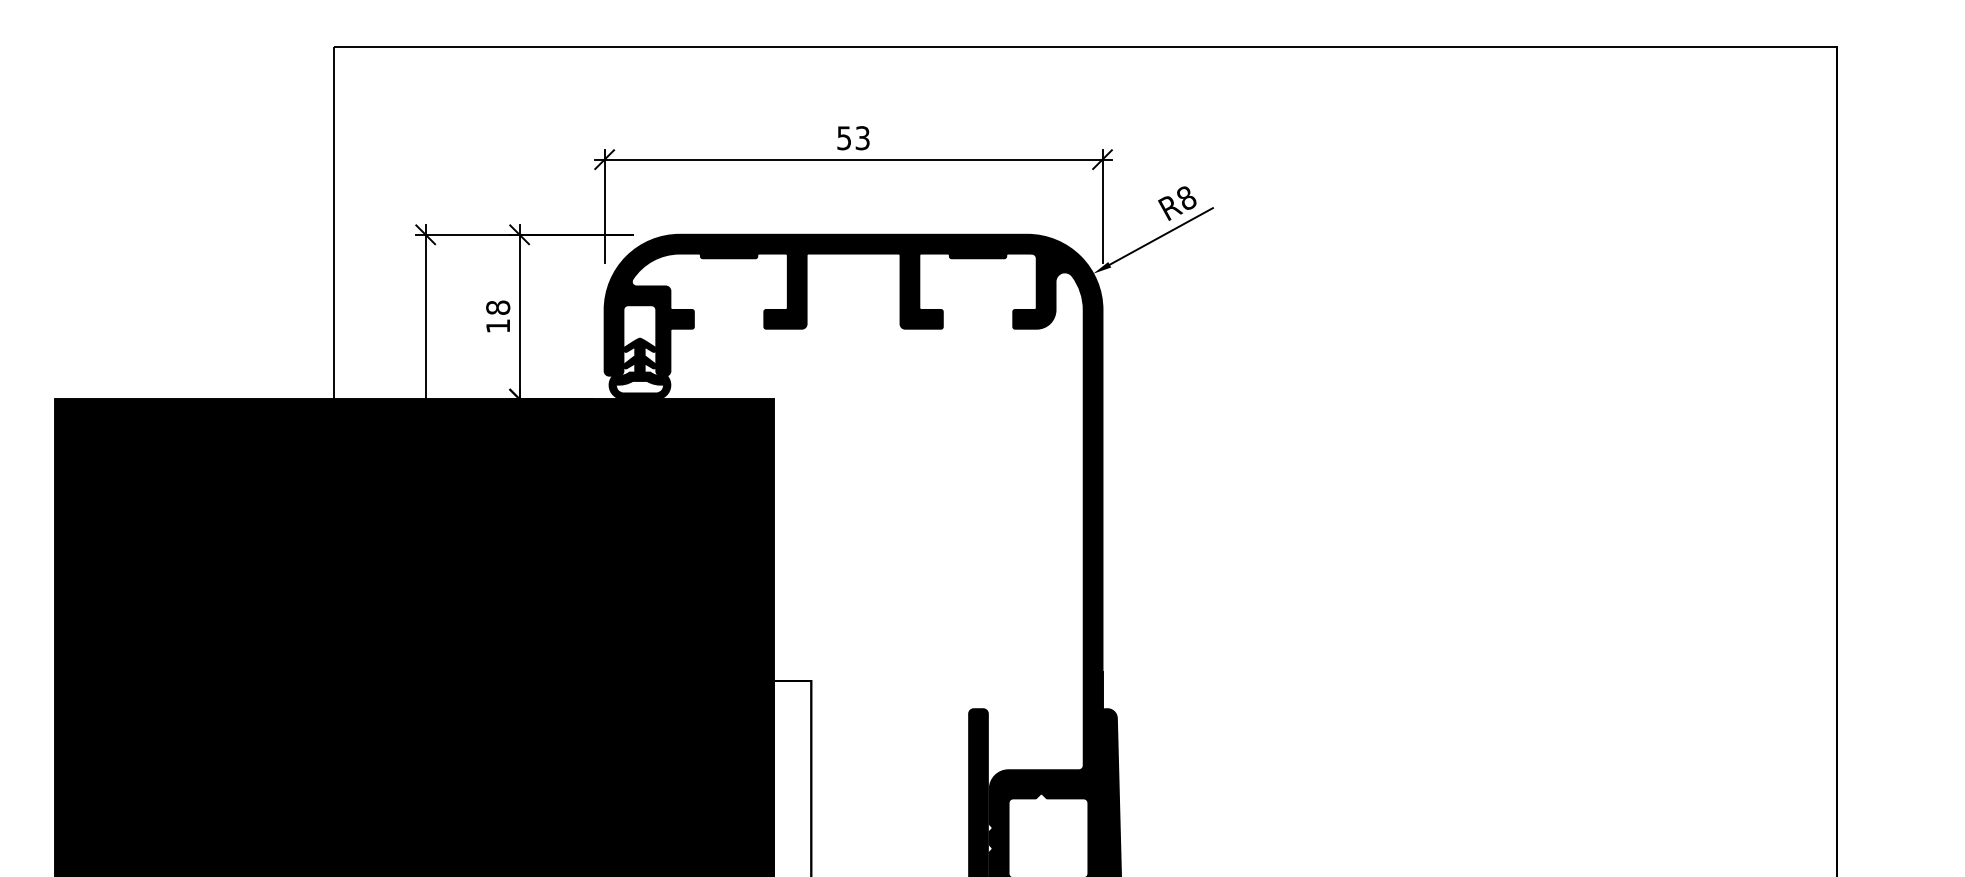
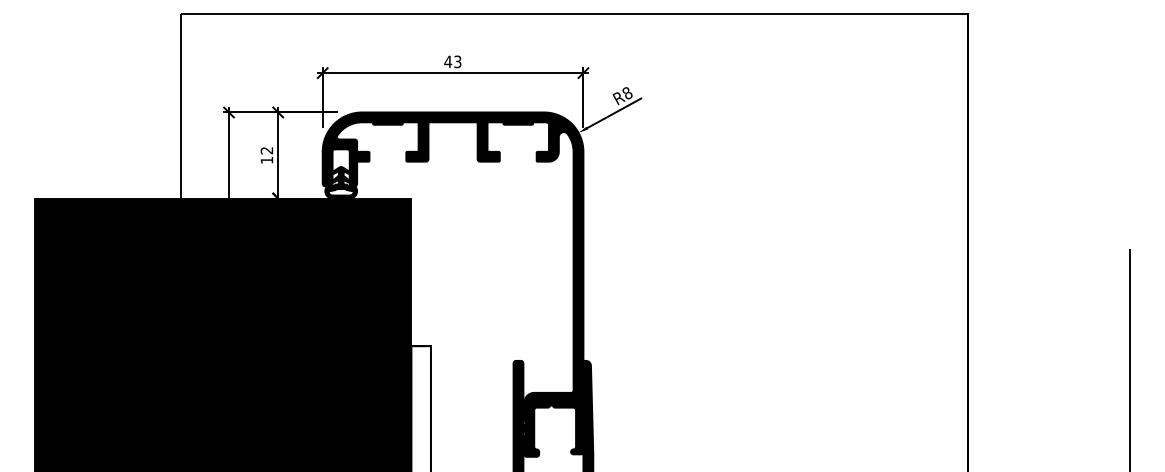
text: (844, 137) -> (448, 61), 53 -> 43
text: (497, 307) -> (266, 150), 18 -> 12

